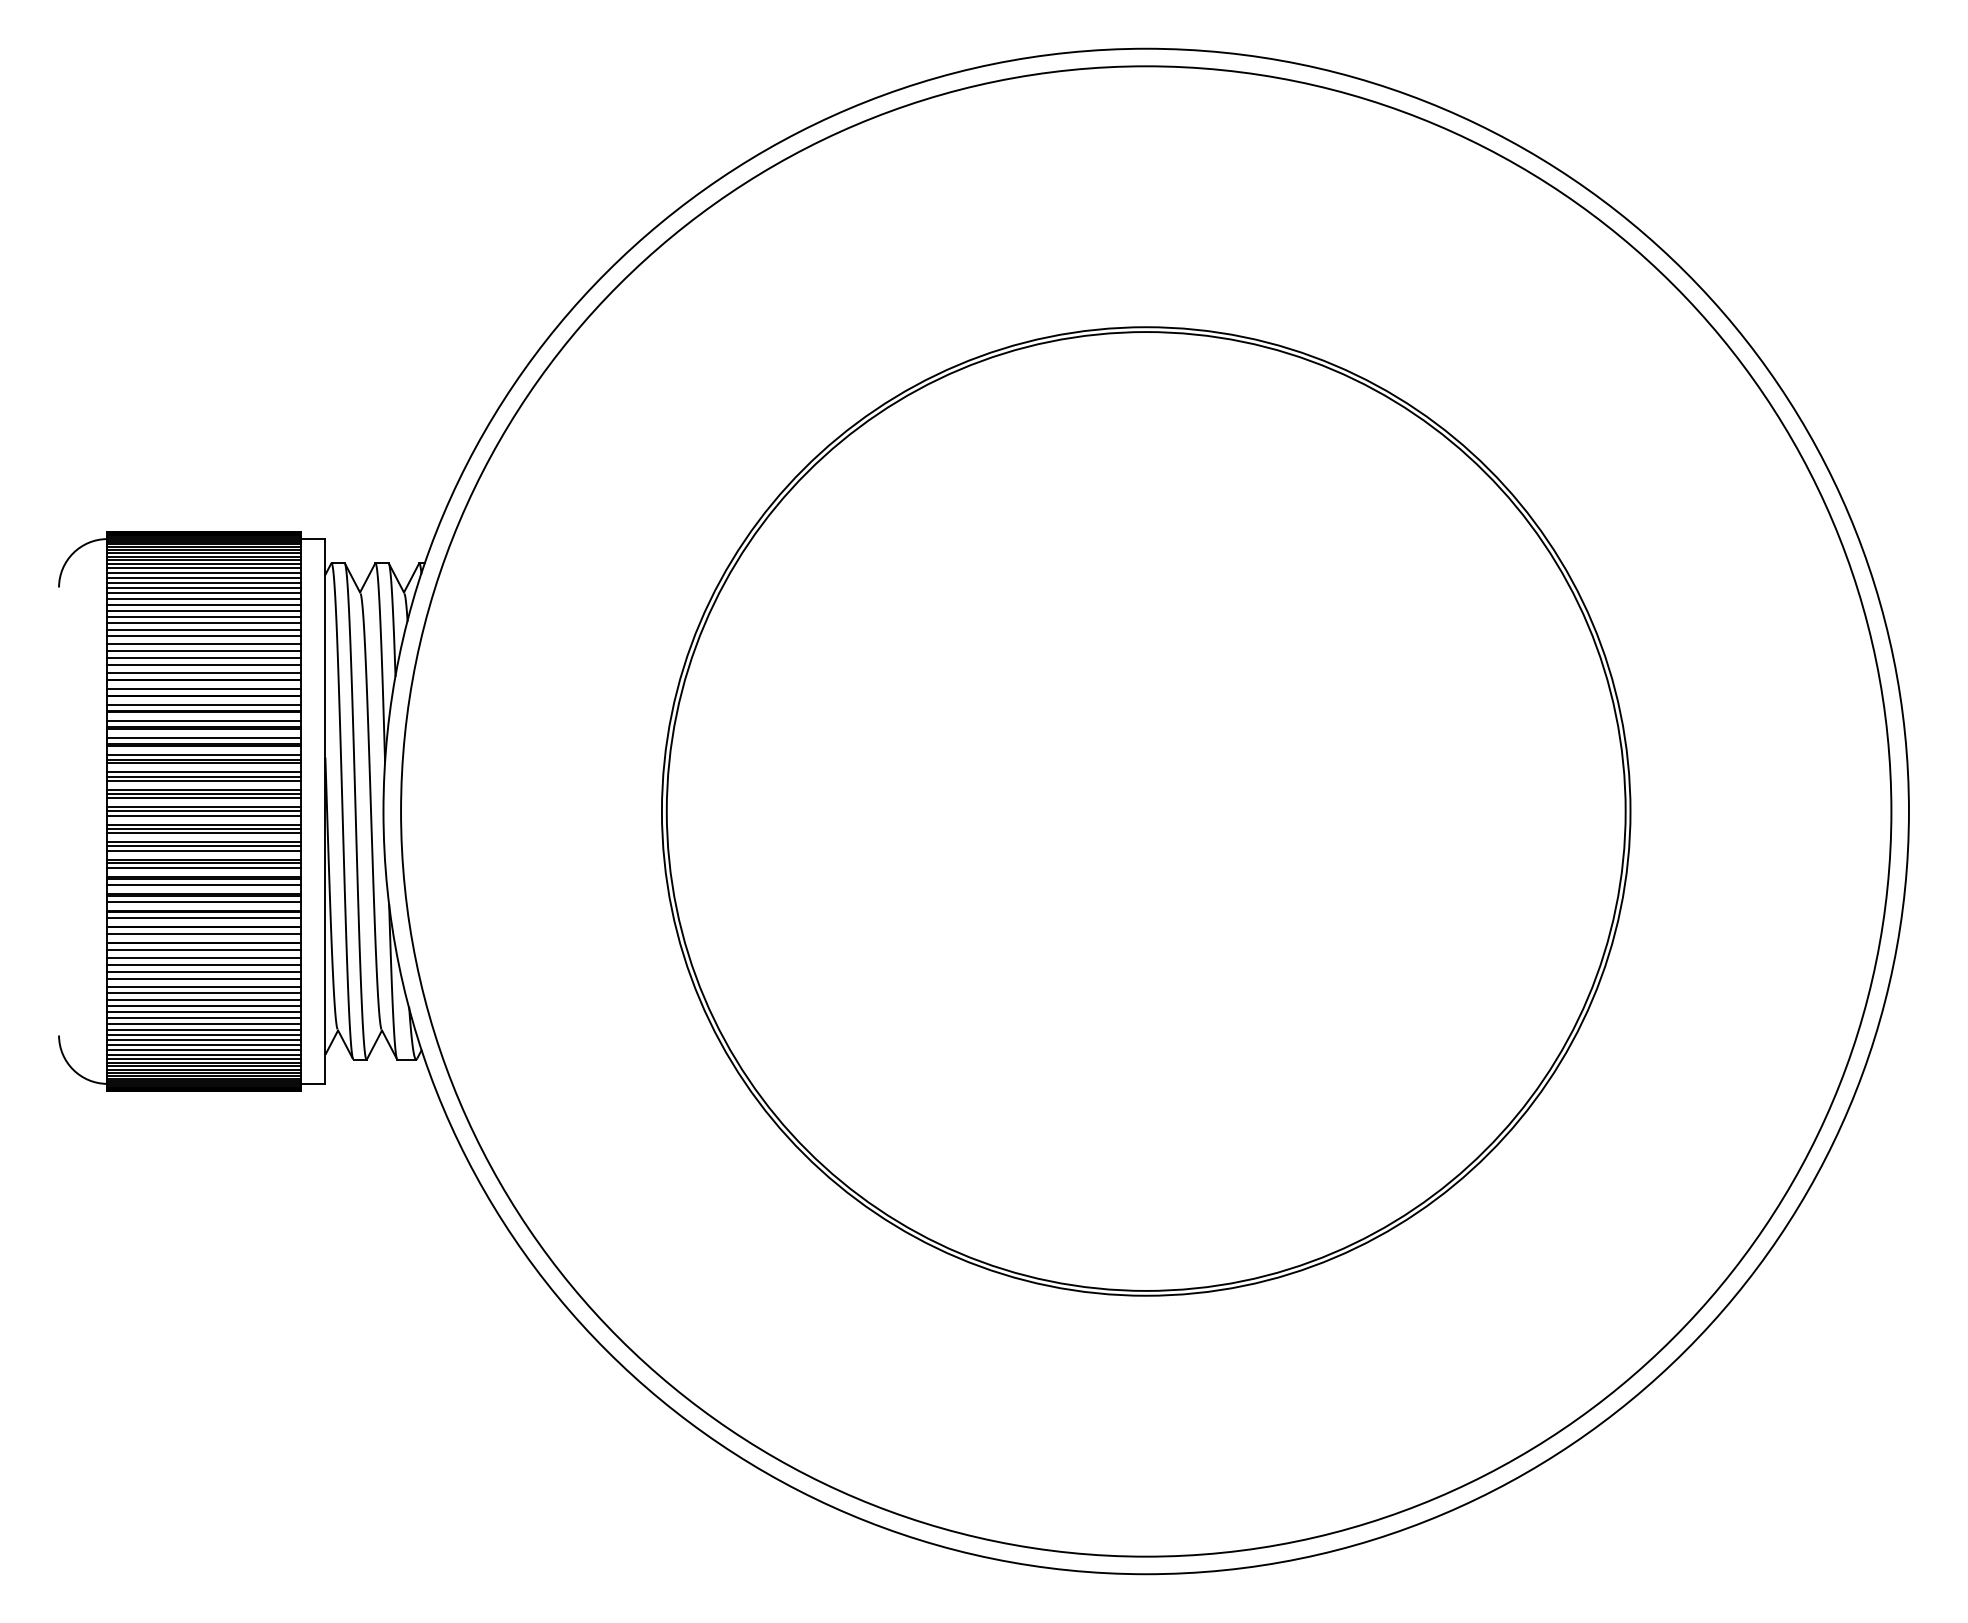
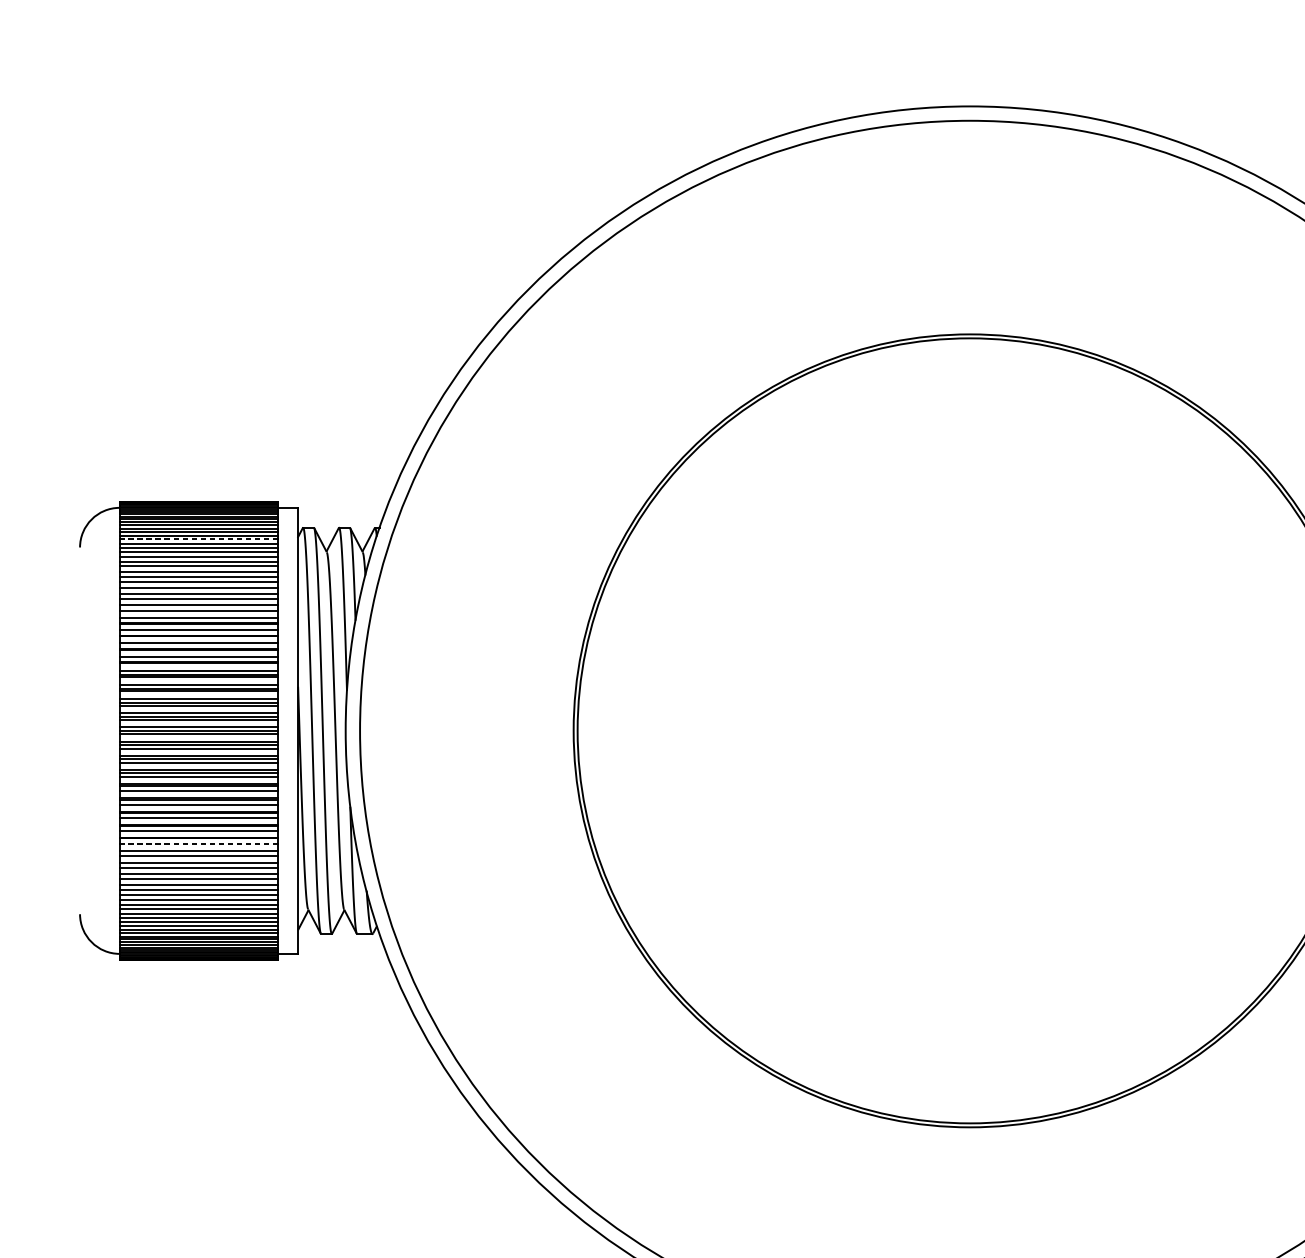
line: (204, 577) -> (199, 539), solid -> dashed
line: (204, 949) -> (199, 843), solid -> dashed

